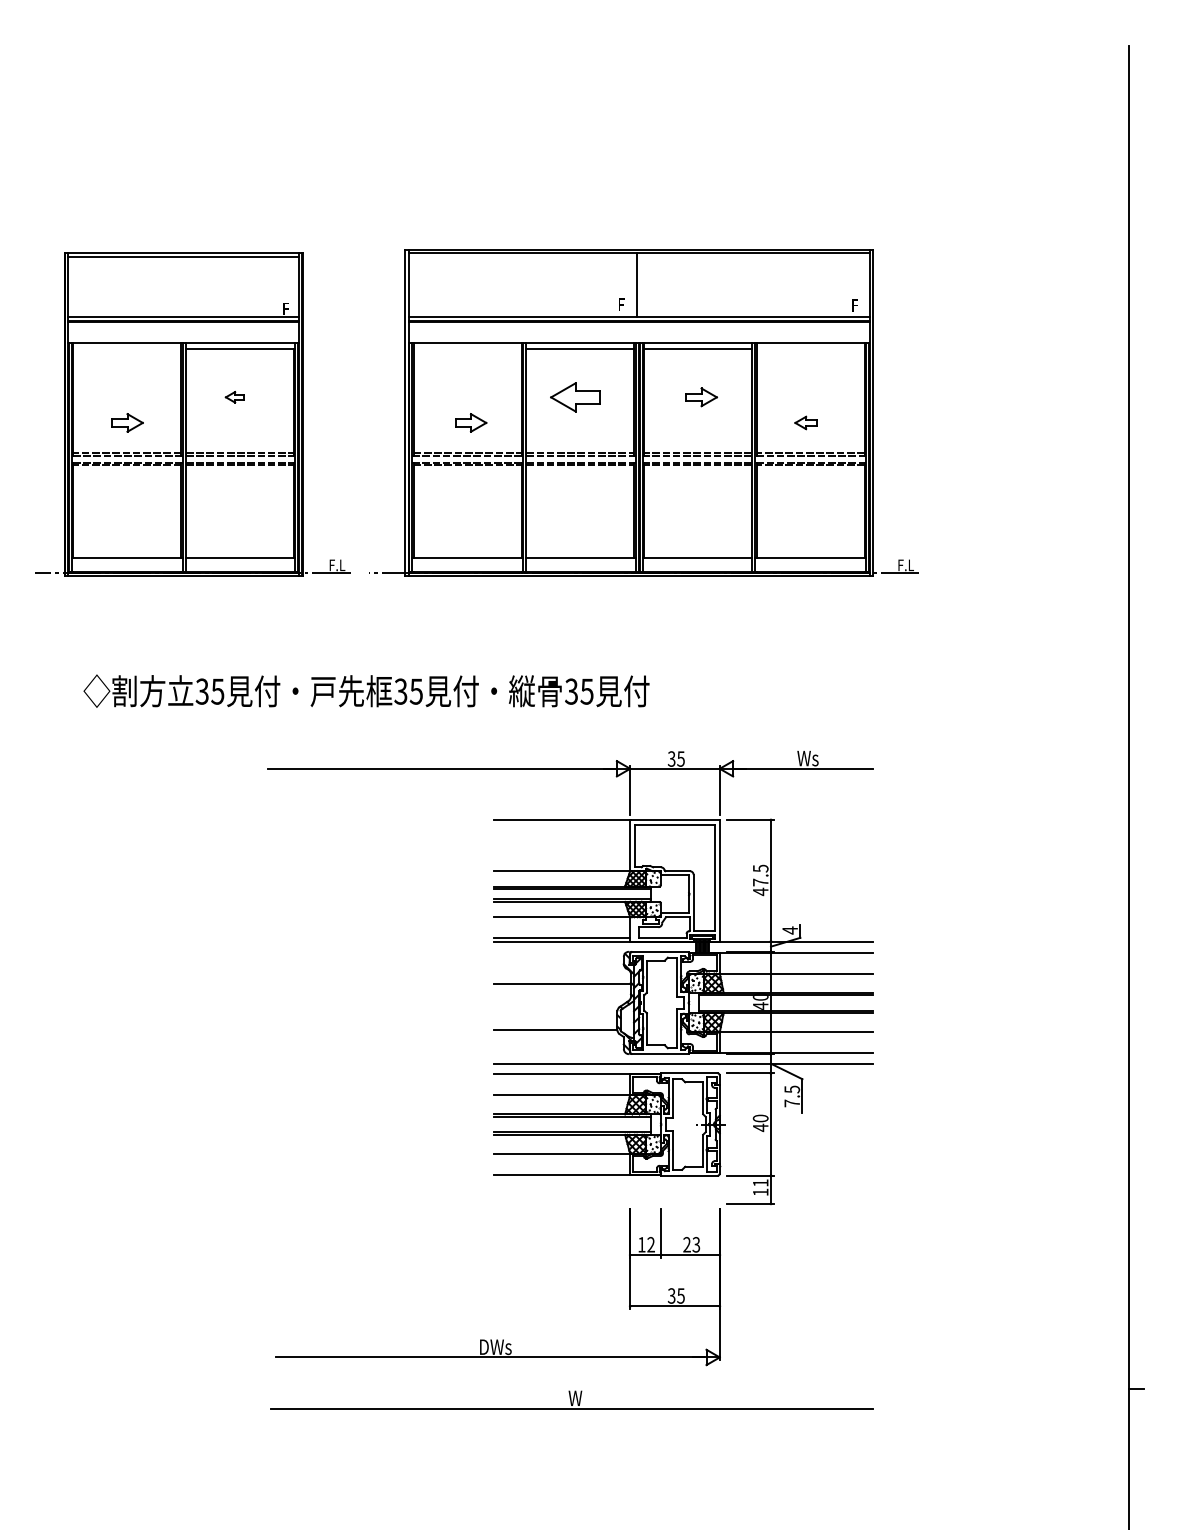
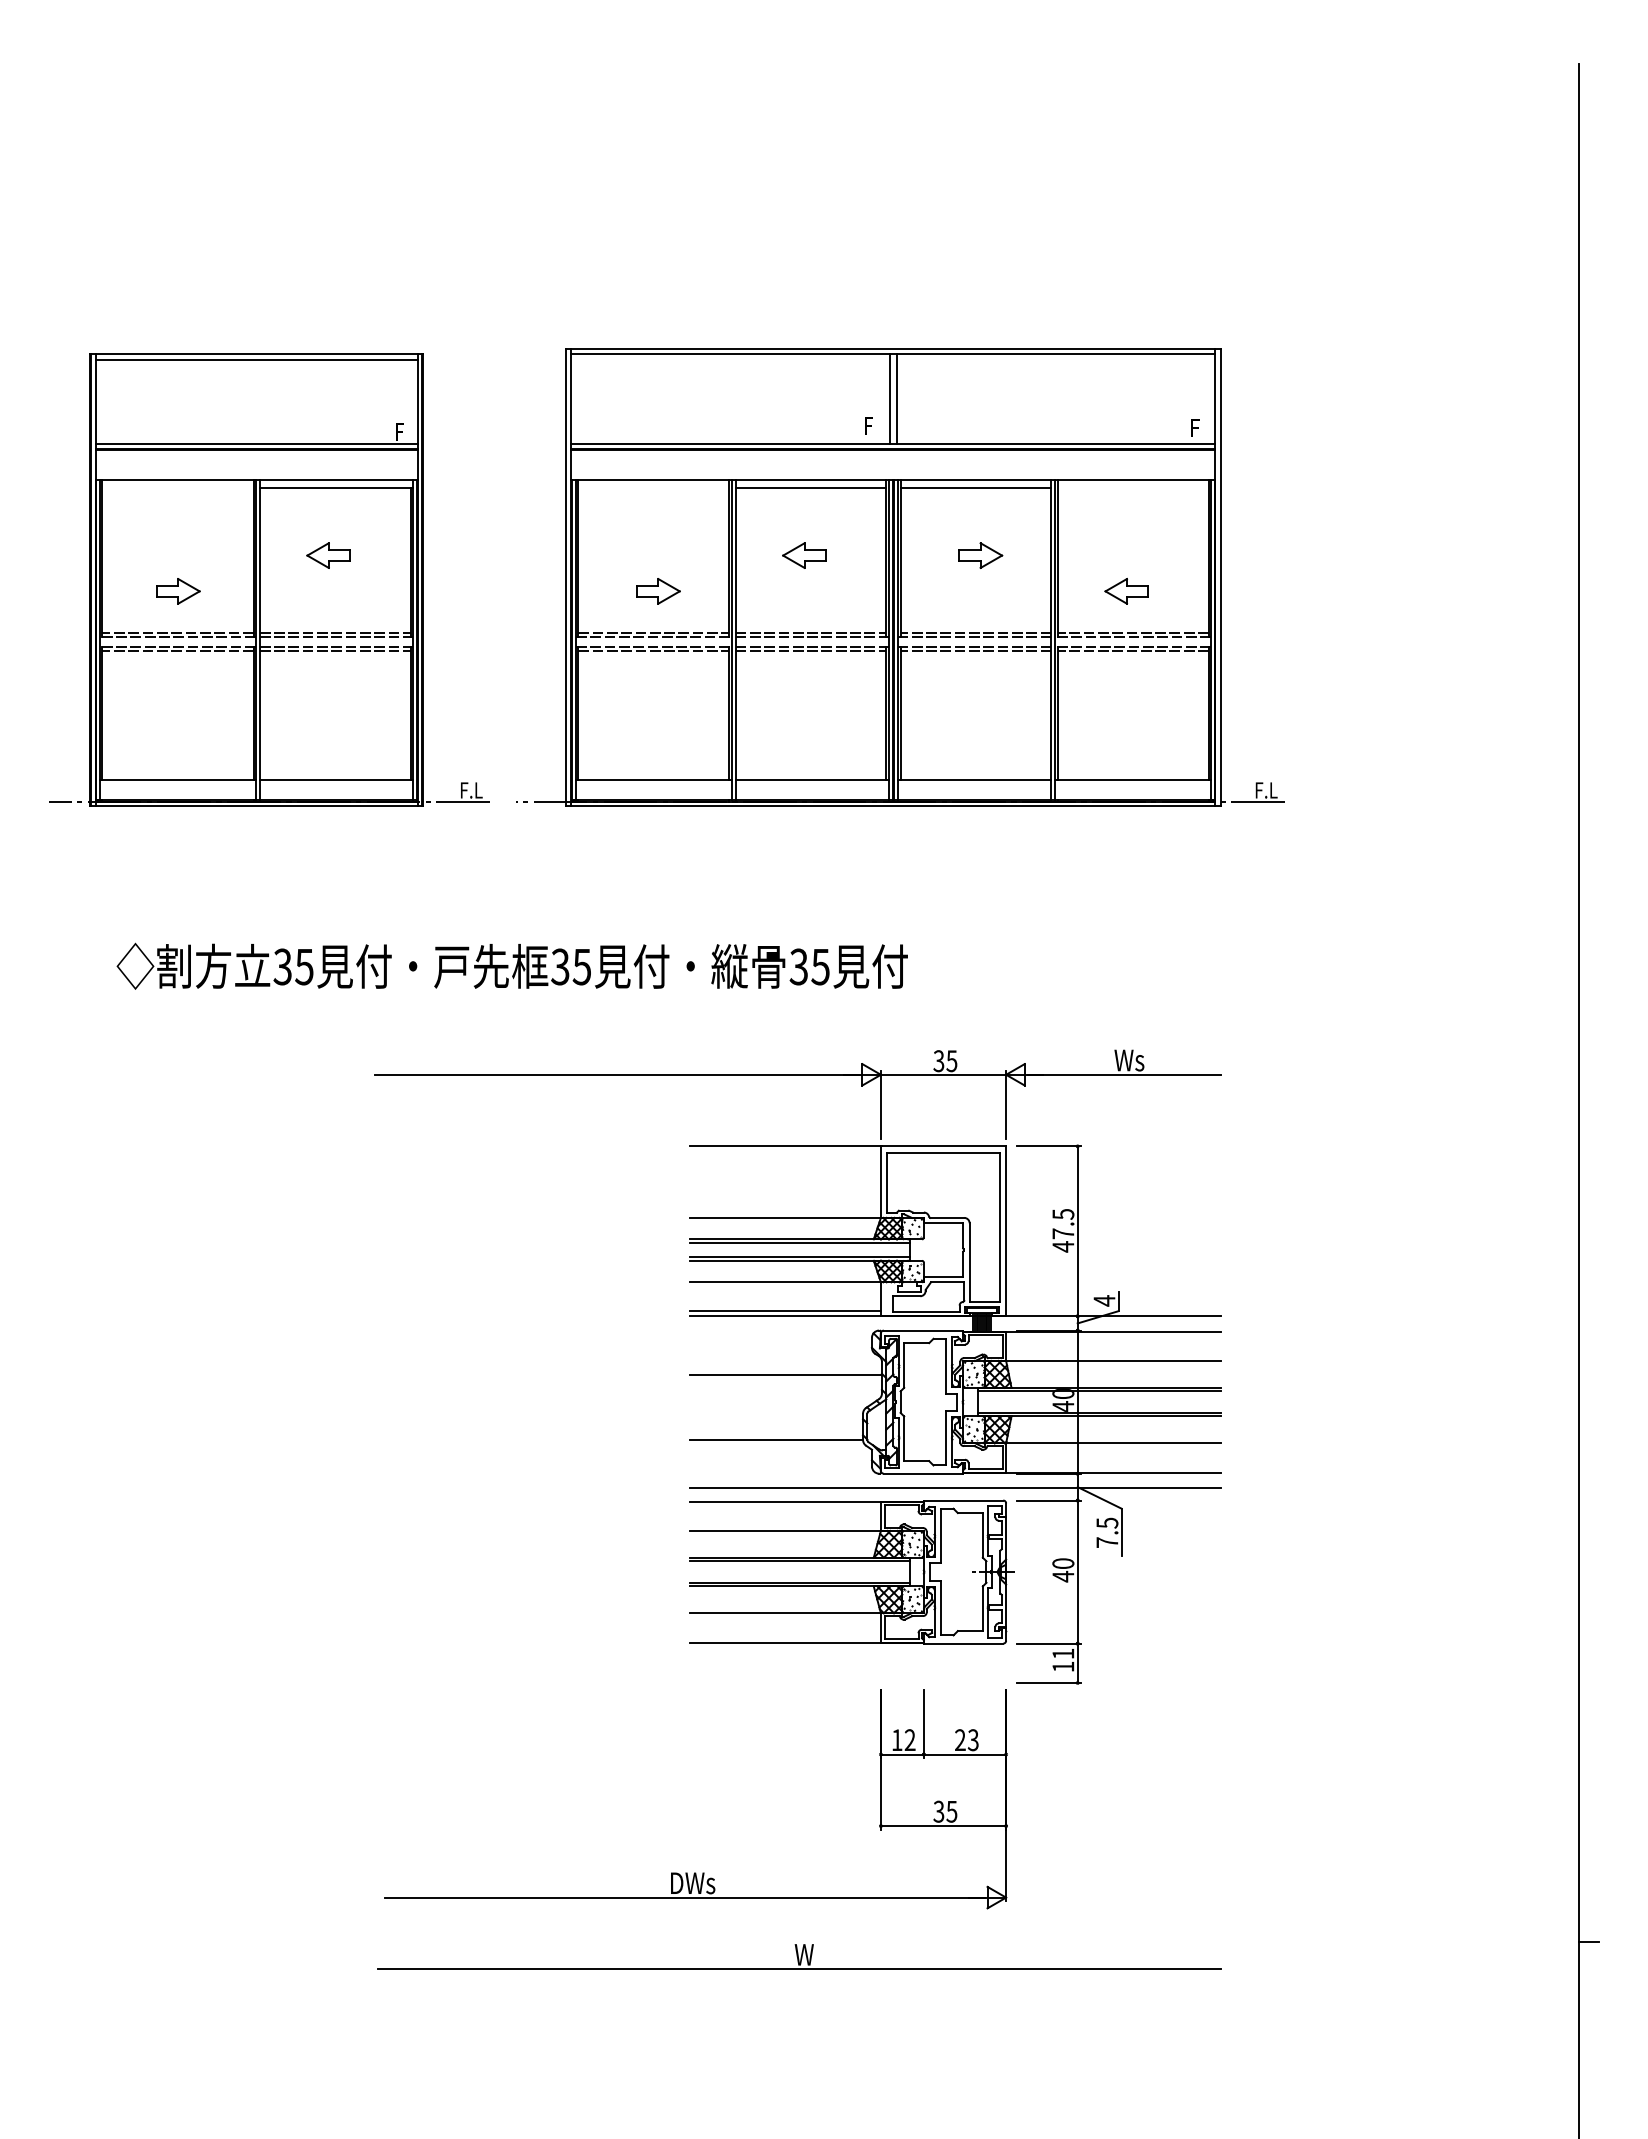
line: (641, 284) -> (896, 398), added
part: (235, 397) -> (328, 555), size x1.67
part: (575, 397) -> (804, 555), size x0.62
part: (805, 423) -> (1126, 591), size x1.43

